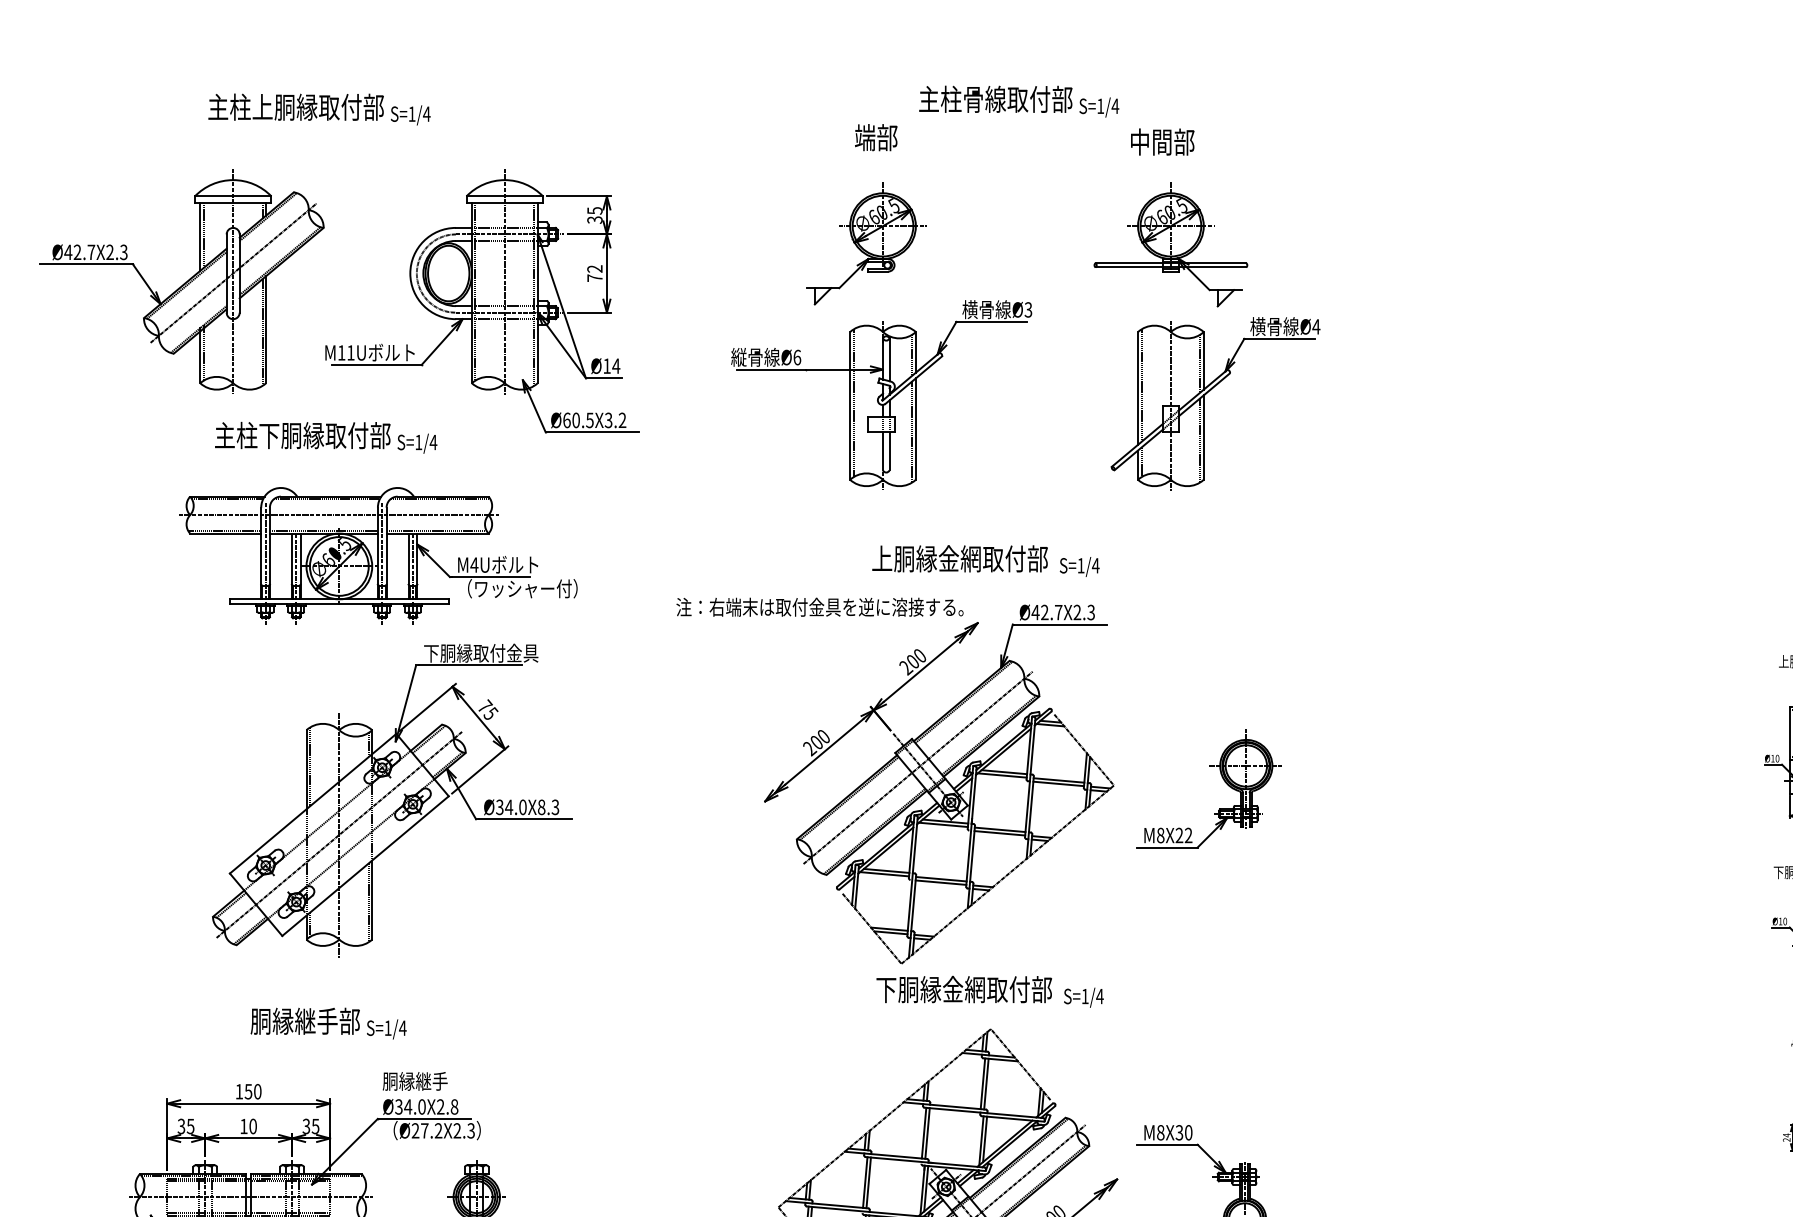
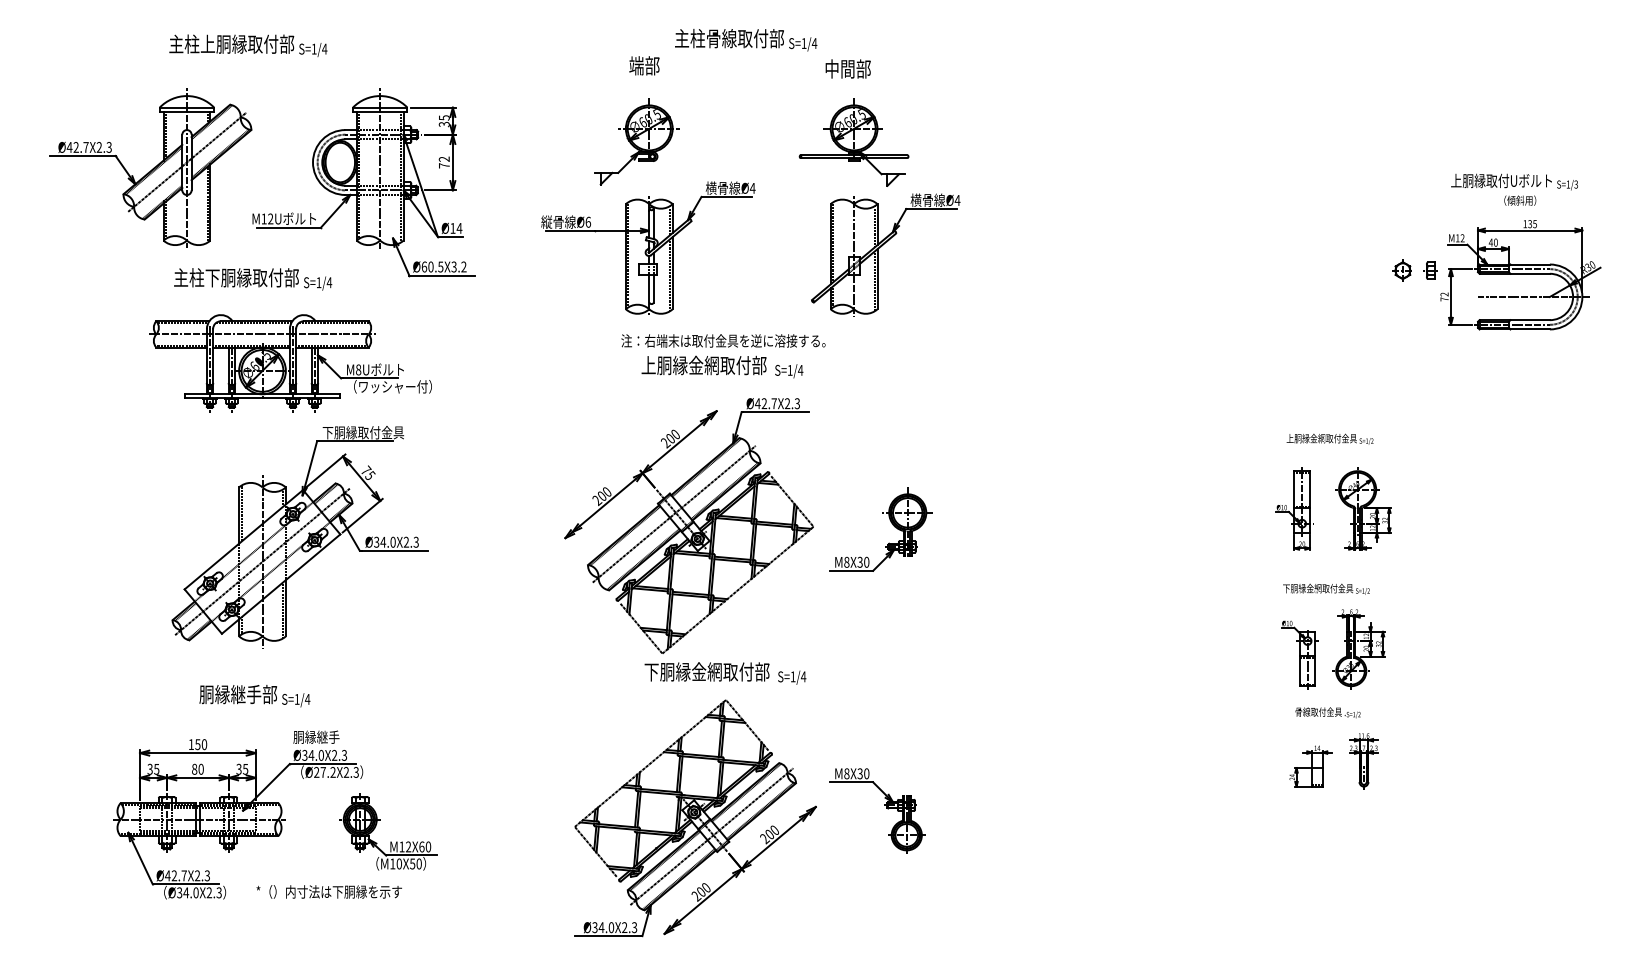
text: (1028, 308) -> (752, 187), Ø3 -> Ø4
text: (350, 352) -> (270, 218), M11U -> M12U
text: (474, 564) -> (358, 369), M4U -> M8U
text: (820, 606) -> (723, 340), moved
text: (541, 806) -> (406, 541), Ø34.0X8.3 -> Ø34.0X2.3
text: (1184, 835) -> (863, 562), M8X22 -> M8X30
text: (454, 1107) -> (344, 755), Ø34.0X2.8 -> Ø34.0X2.3
text: (243, 1125) -> (194, 768), 10 -> 80

